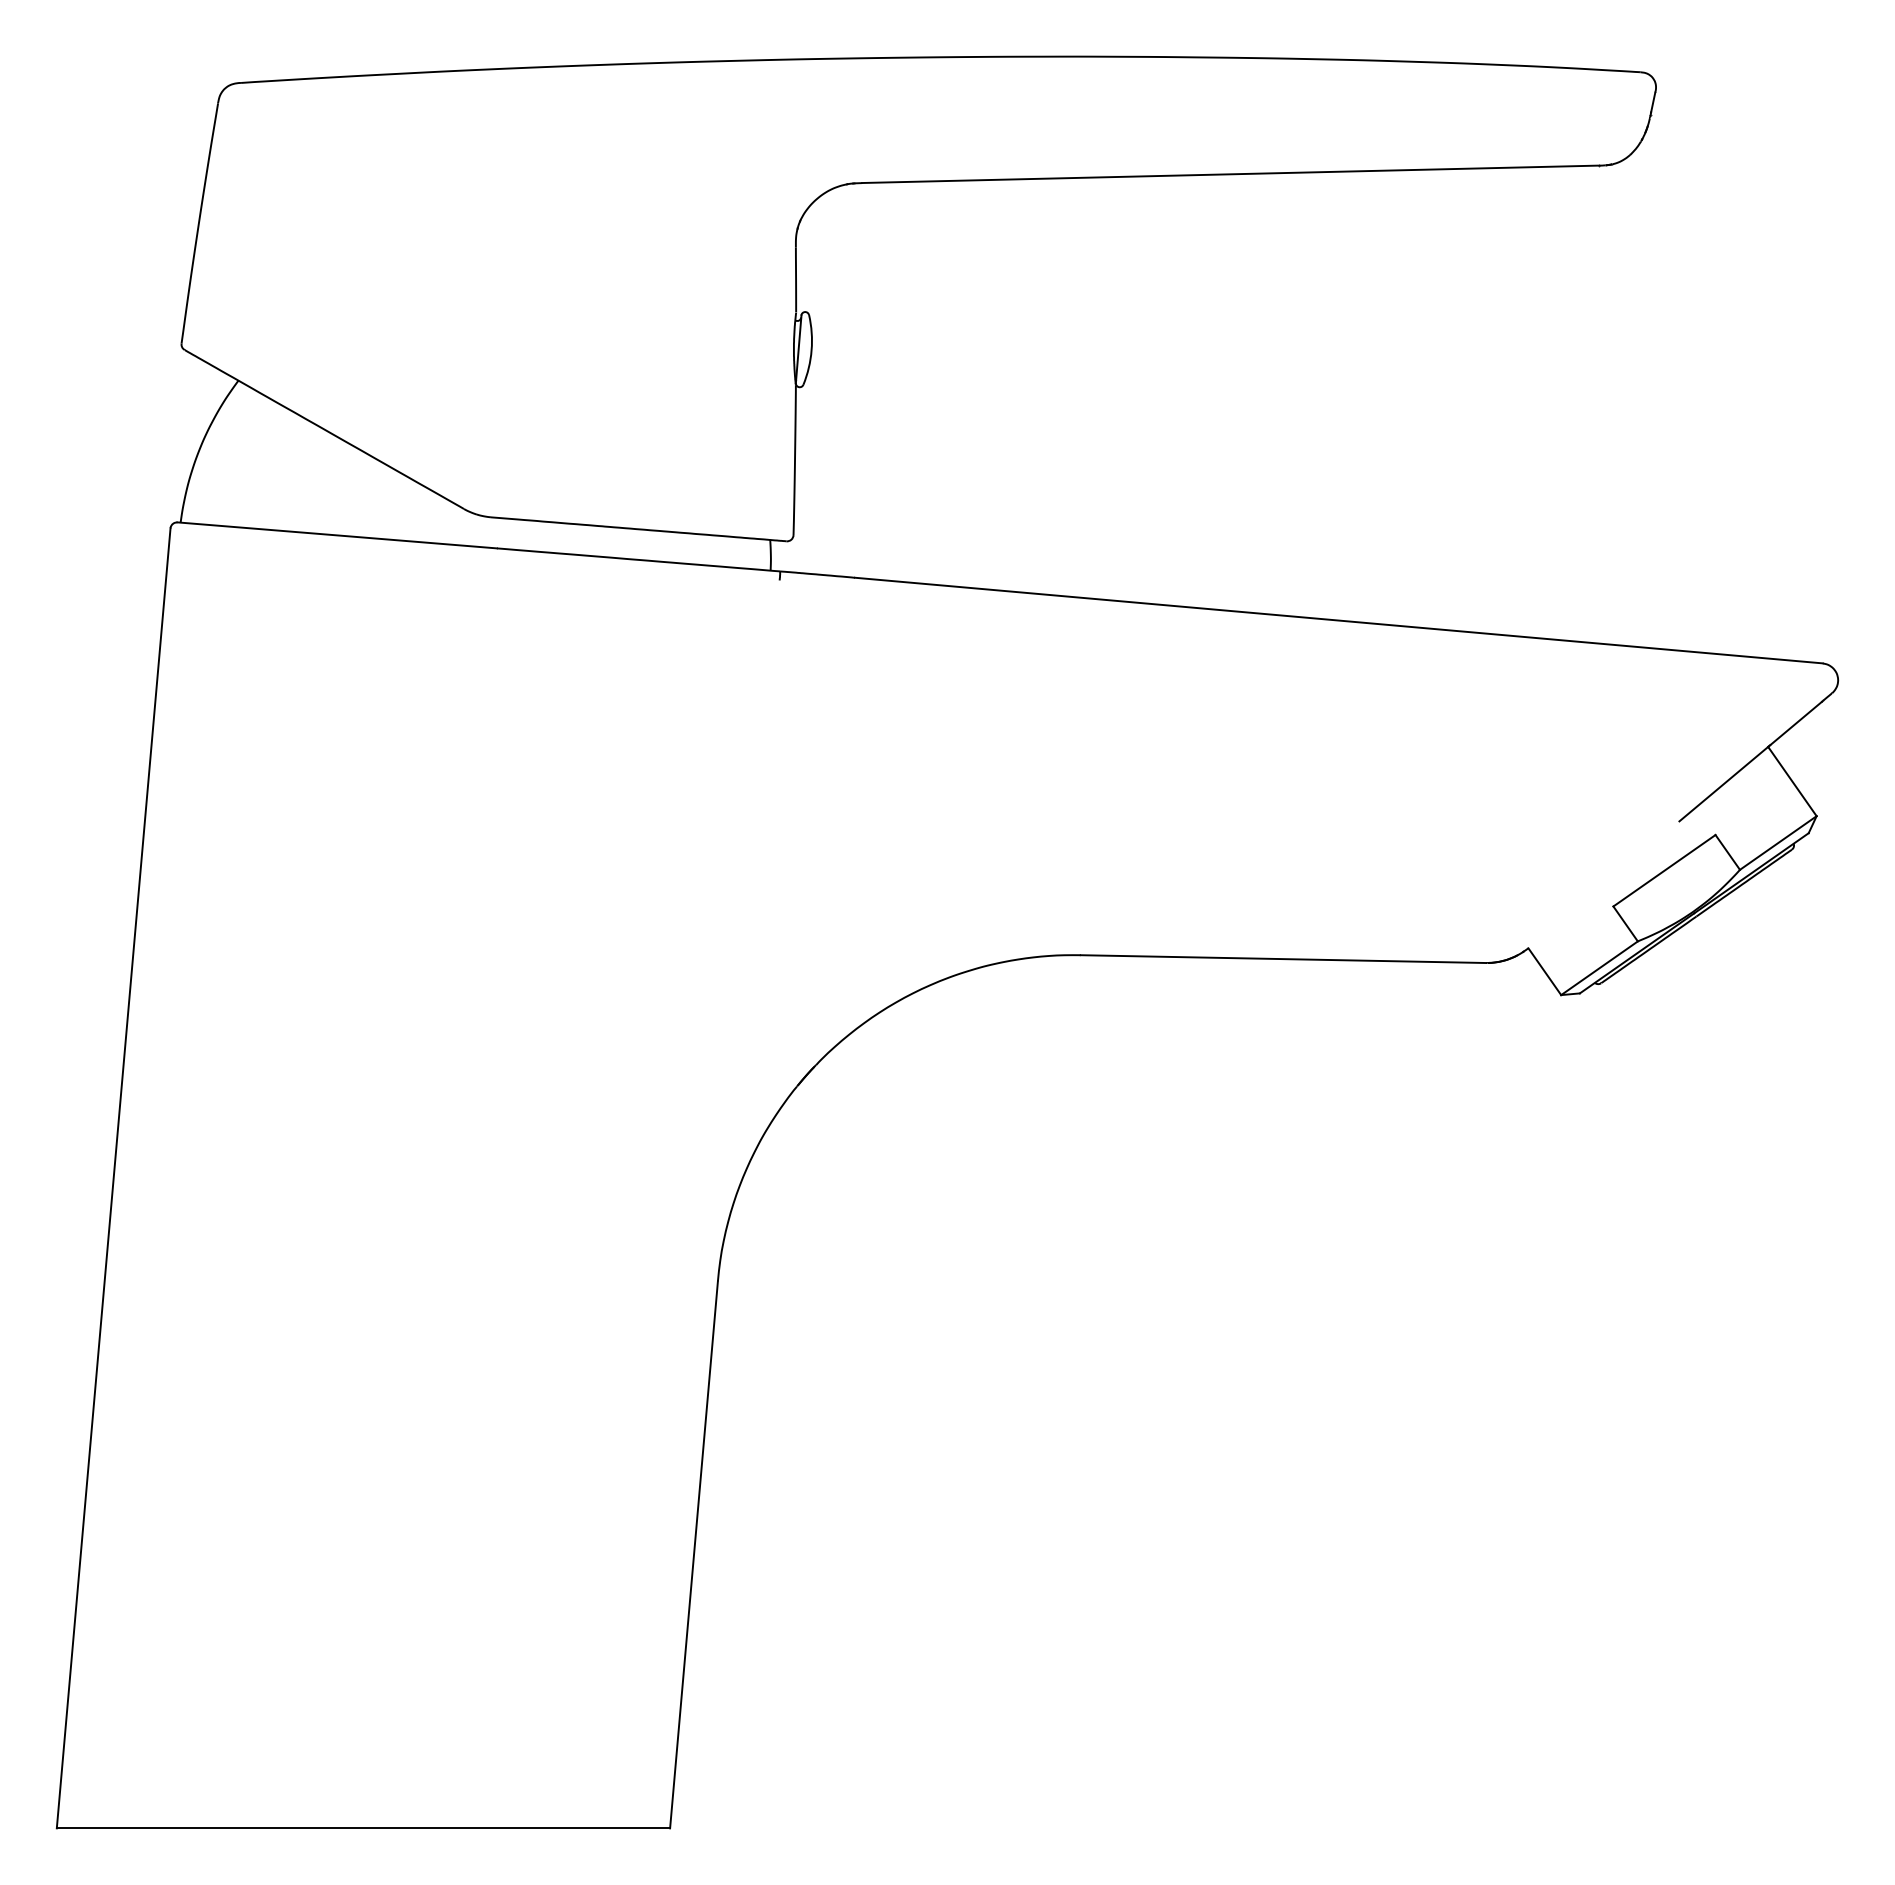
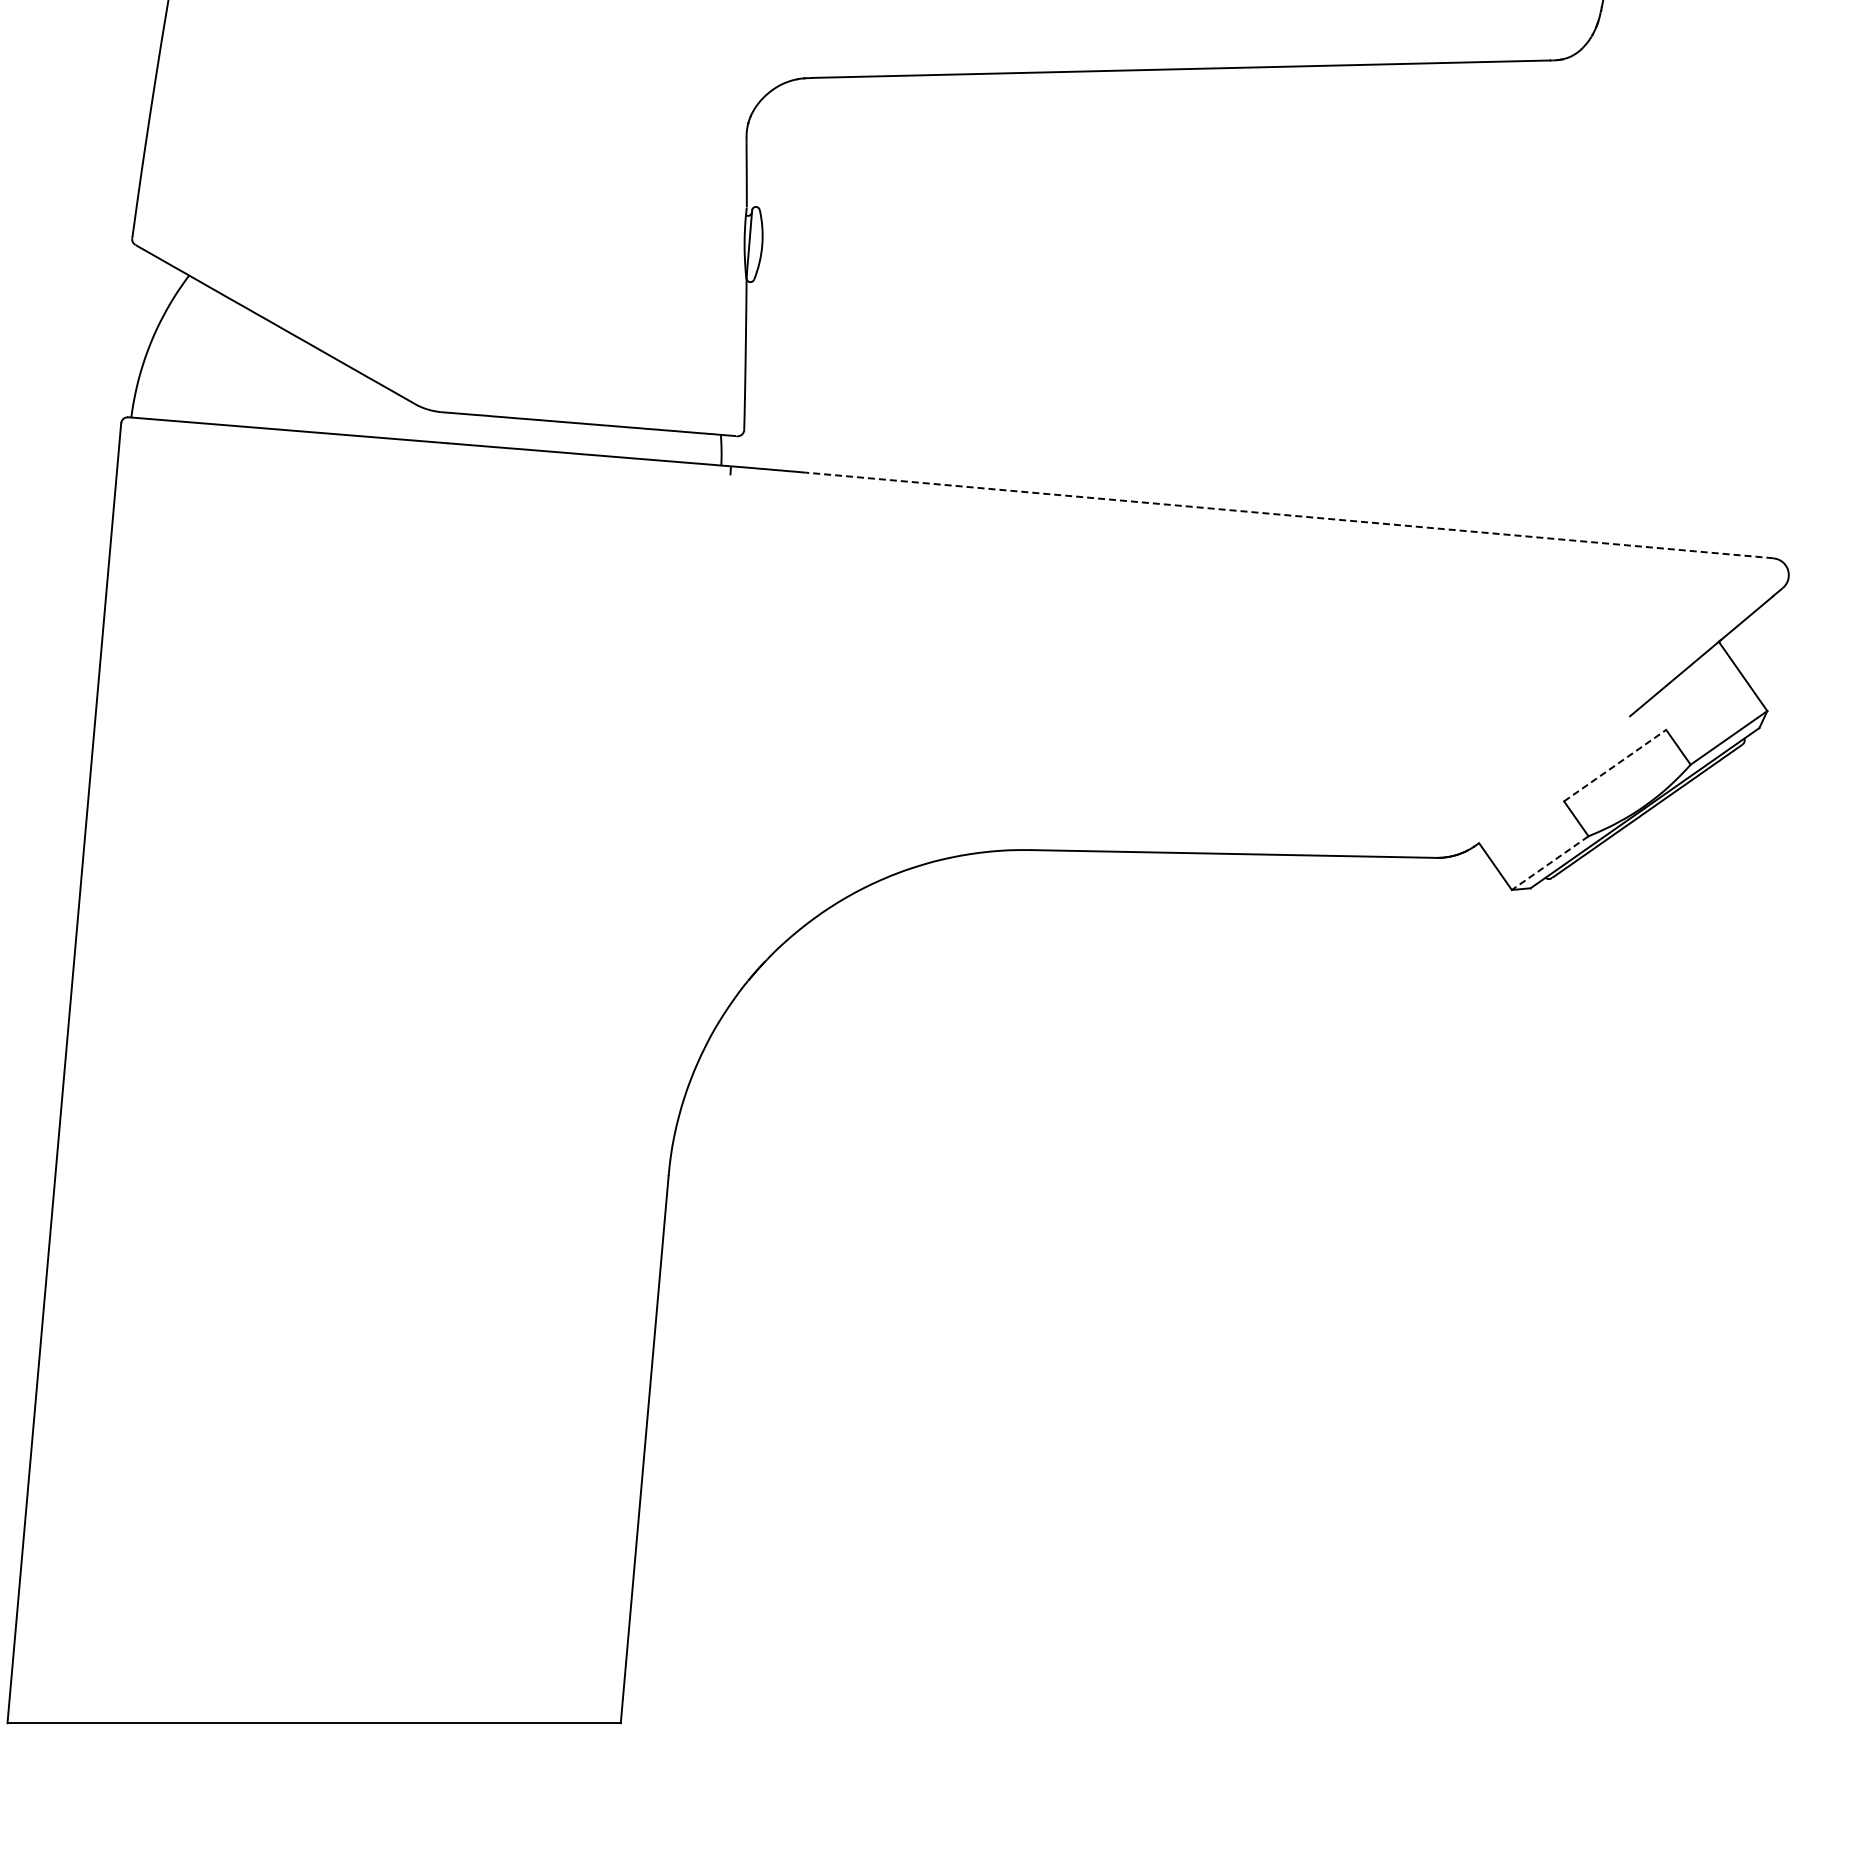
line: (1338, 620) -> (1289, 515), solid -> dashed
line: (1664, 870) -> (1615, 765), solid -> dashed
line: (1599, 968) -> (1550, 863), solid -> dashed

